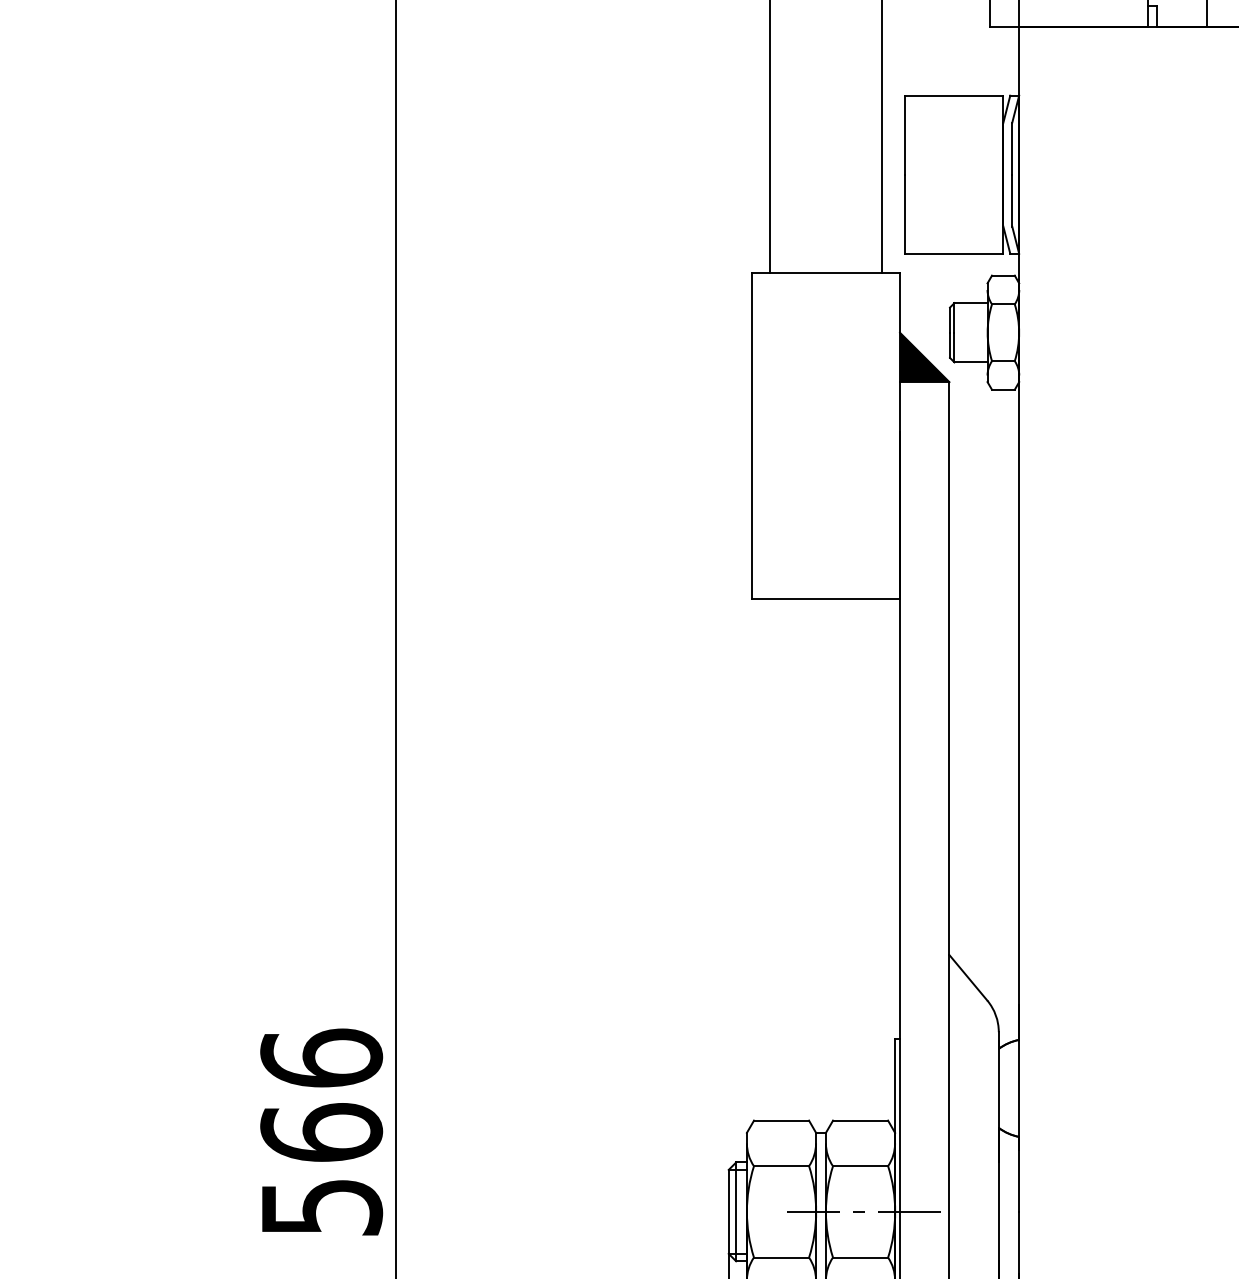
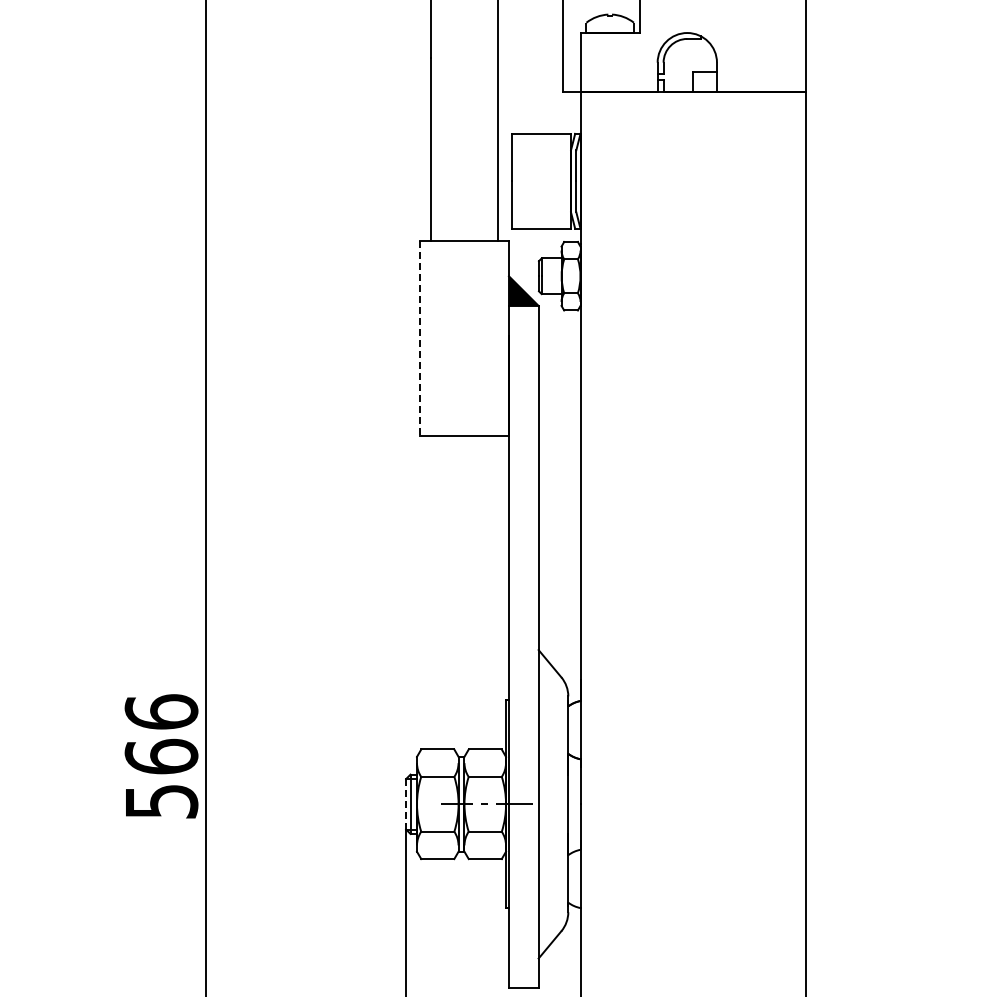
line: (751, 436) -> (419, 338), solid -> dashed
line: (729, 1210) -> (406, 803), solid -> dashed

